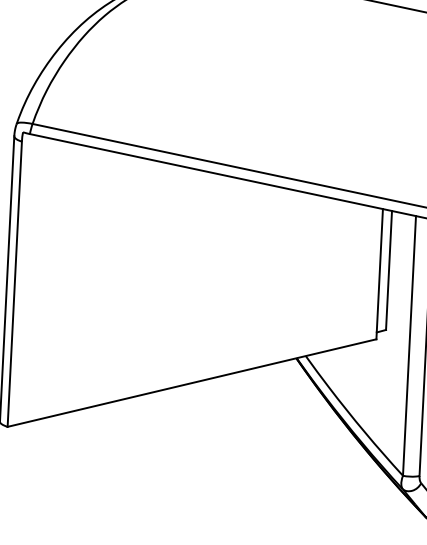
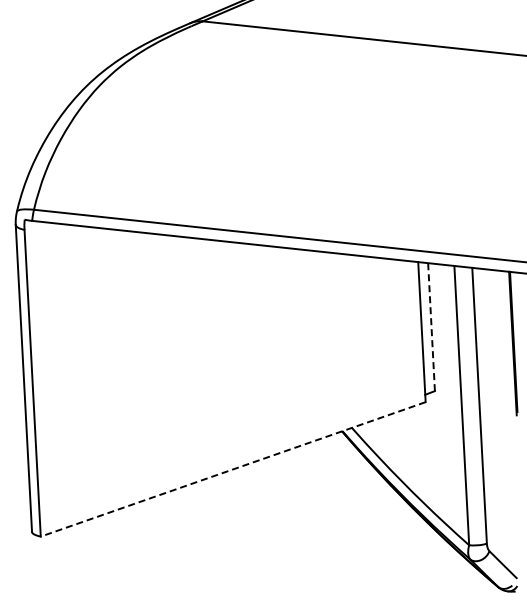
line: (389, 269) -> (431, 326), solid -> dashed
line: (192, 383) -> (233, 469), solid -> dashed

